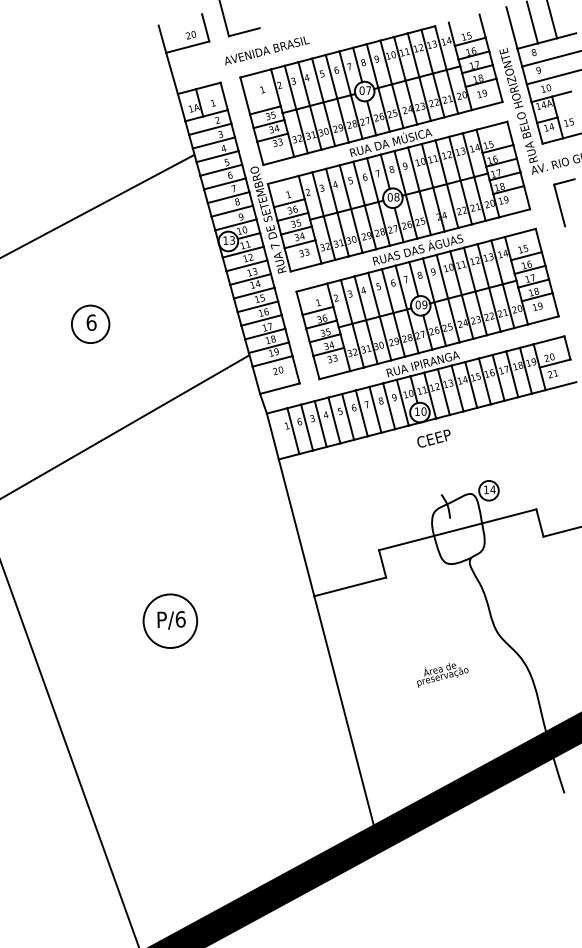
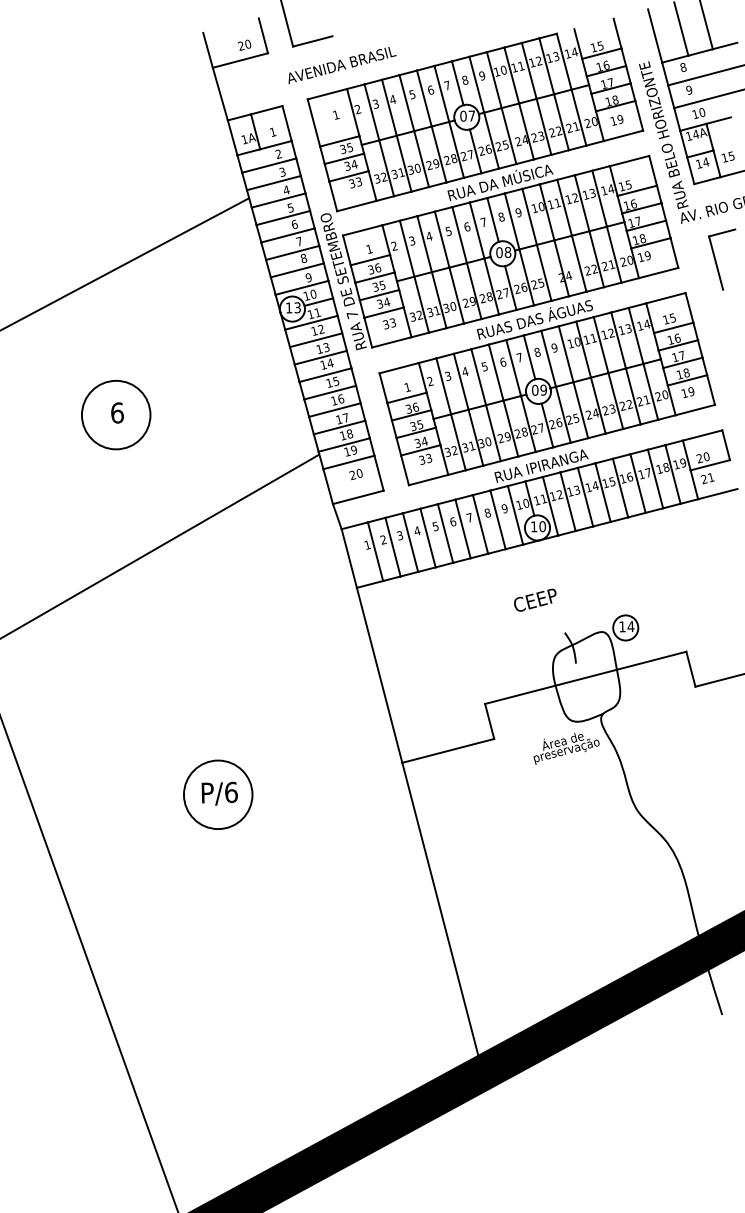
circle: (90, 323) -> (115, 414), size x1.43
text: (299, 421) -> (383, 539), 6 -> 2
text: (434, 438) -> (535, 599), moved
text: (442, 674) -> (566, 748), moved

